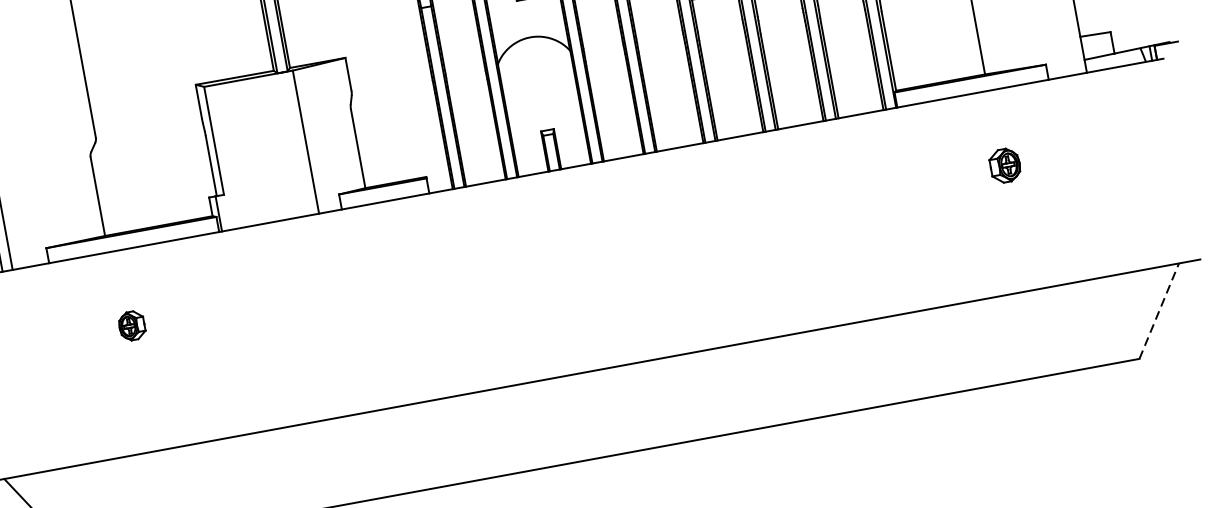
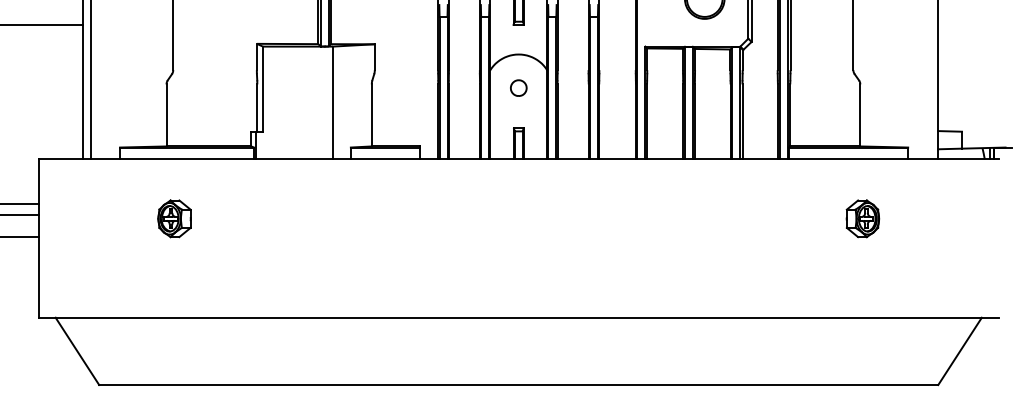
part: (537, 79) -> (518, 87), added
part: (1004, 165) -> (862, 218), size x1.43
line: (1159, 309) -> (960, 350), dashed -> solid
part: (131, 325) -> (174, 218), size x1.67

